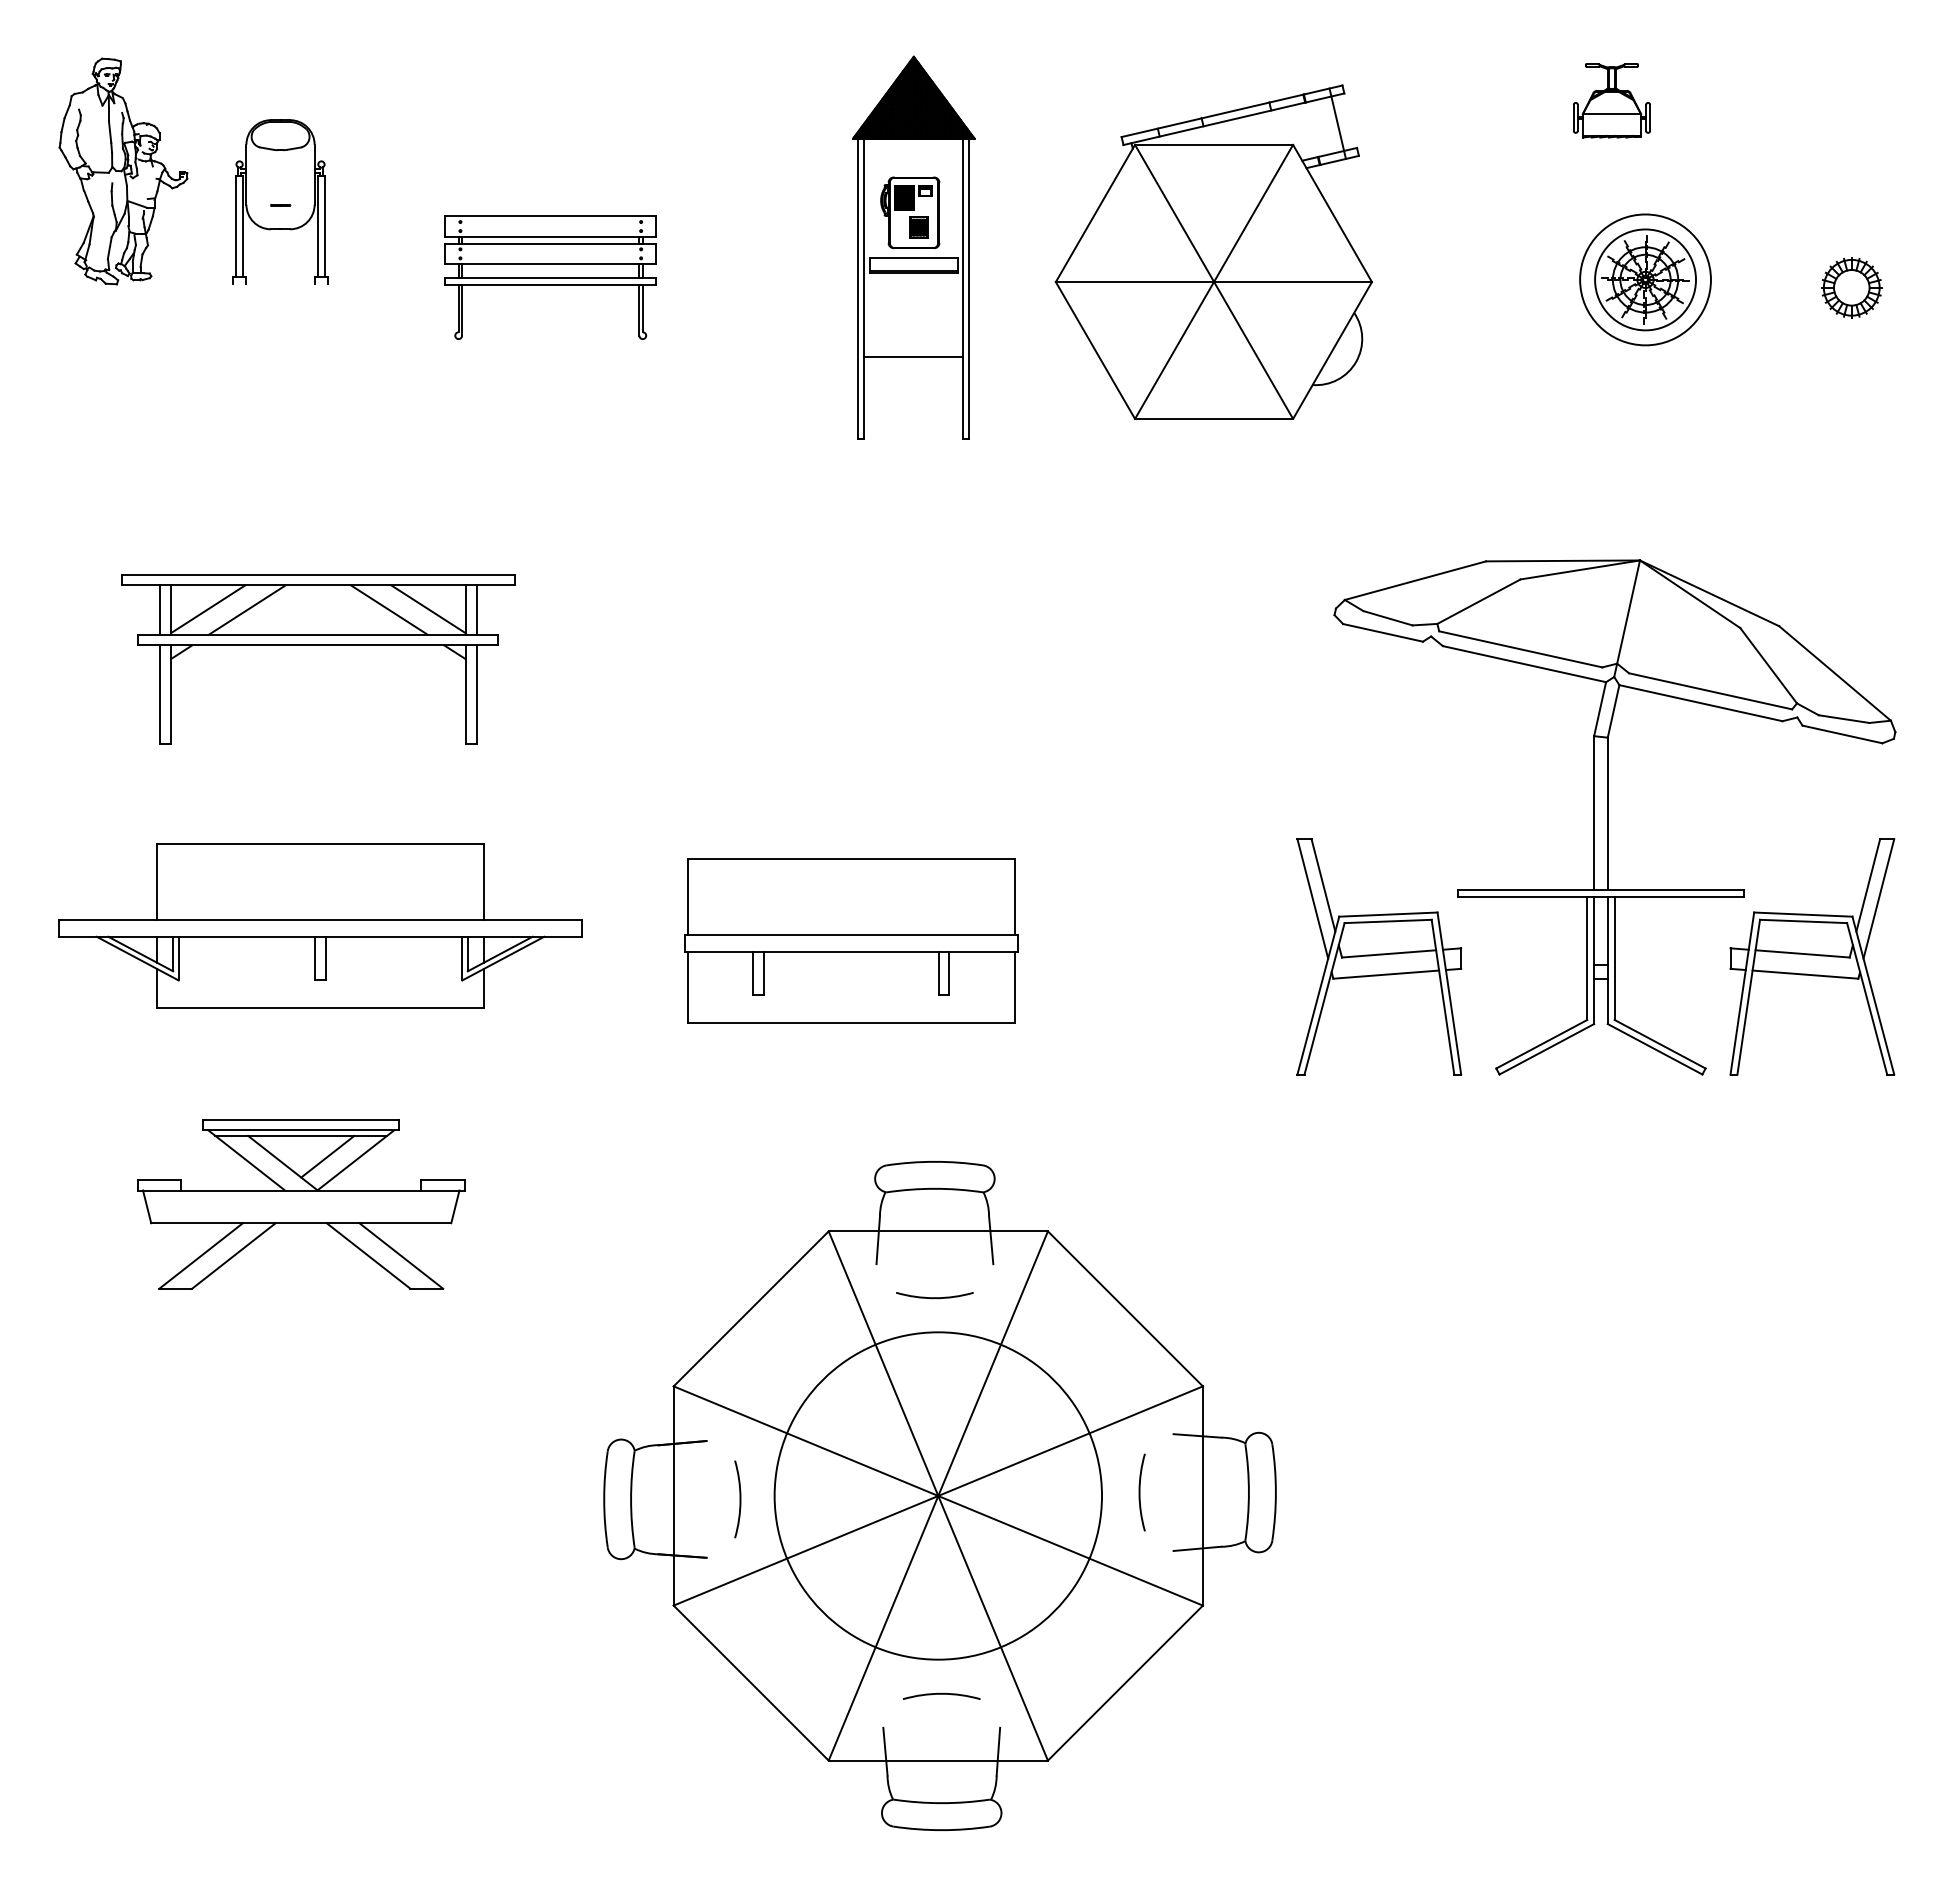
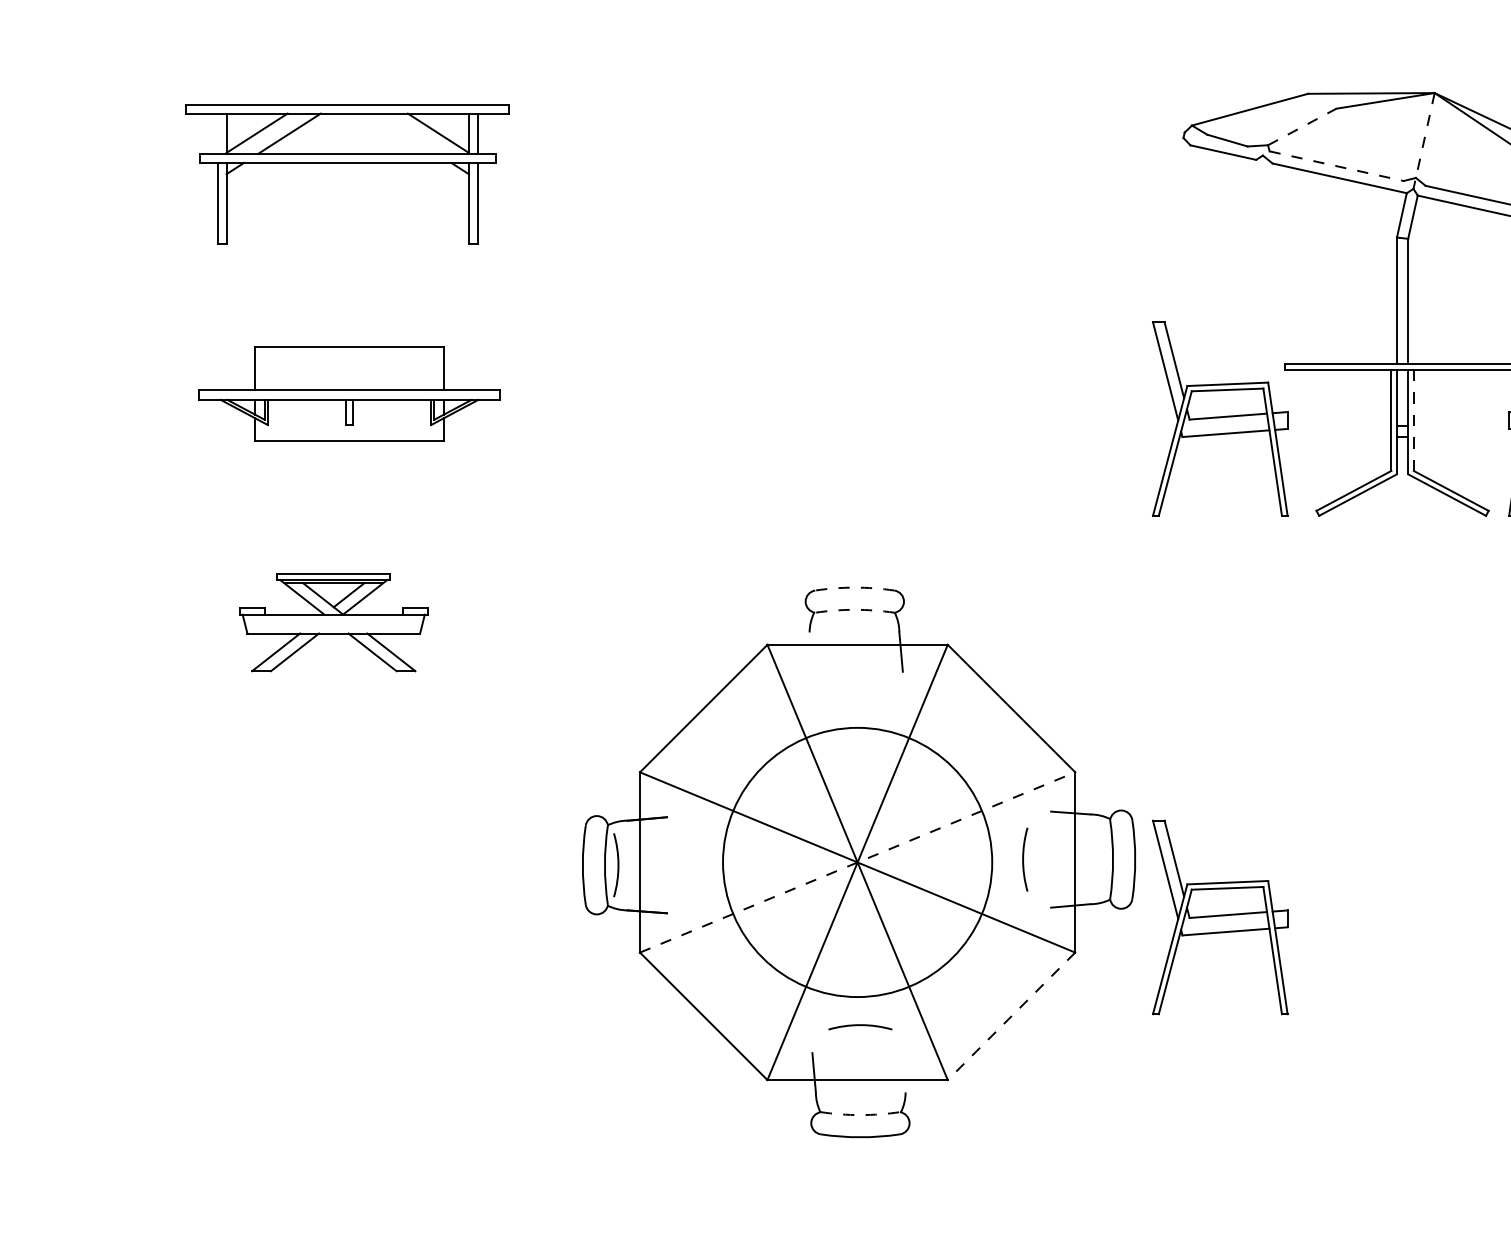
line: (1479, 601) -> (1302, 126), solid -> dashed
line: (160, 609) -> (217, 133), removed
line: (389, 609) -> (406, 133), removed
line: (1627, 618) -> (1424, 140), solid -> dashed
line: (1520, 649) -> (1336, 166), solid -> dashed
part: (320, 925) -> (349, 393), size x0.7
part: (851, 940) -> (786, 405), removed
line: (1614, 958) -> (1413, 420), solid -> dashed
arc: (934, 1161) -> (854, 587), solid -> dashed
arc: (934, 1188) -> (854, 609), solid -> dashed
part: (301, 1204) -> (333, 622), size x0.7
line: (877, 1240) -> (807, 652), removed
arc: (934, 1297) -> (854, 699), removed
line: (938, 1495) -> (857, 862), solid -> dashed
arc: (739, 1499) -> (617, 865), moved
part: (1379, 1562) -> (1220, 917), added
line: (1125, 1683) -> (1011, 1016), solid -> dashed
line: (998, 1751) -> (907, 1072), removed
arc: (941, 1803) -> (860, 1115), solid -> dashed

